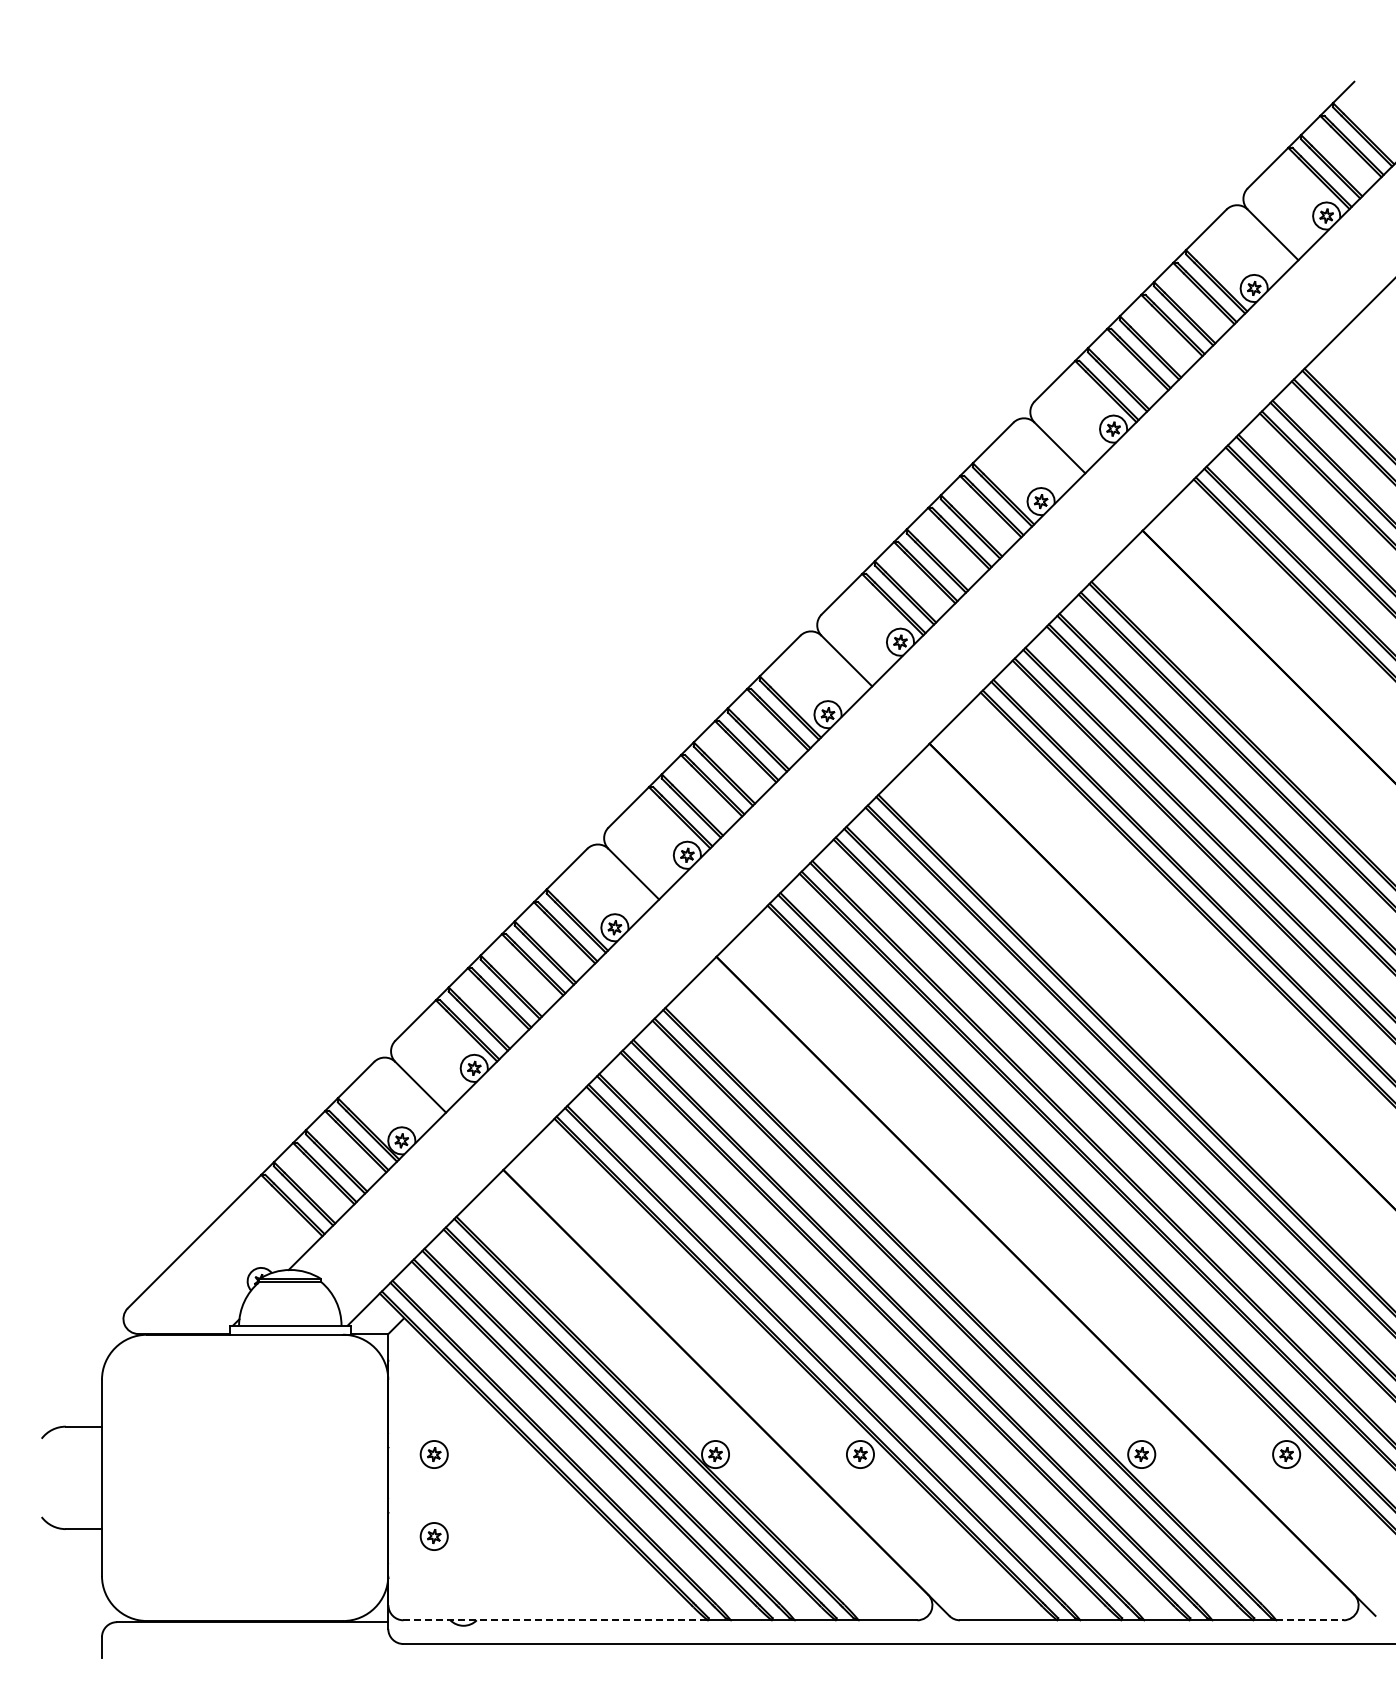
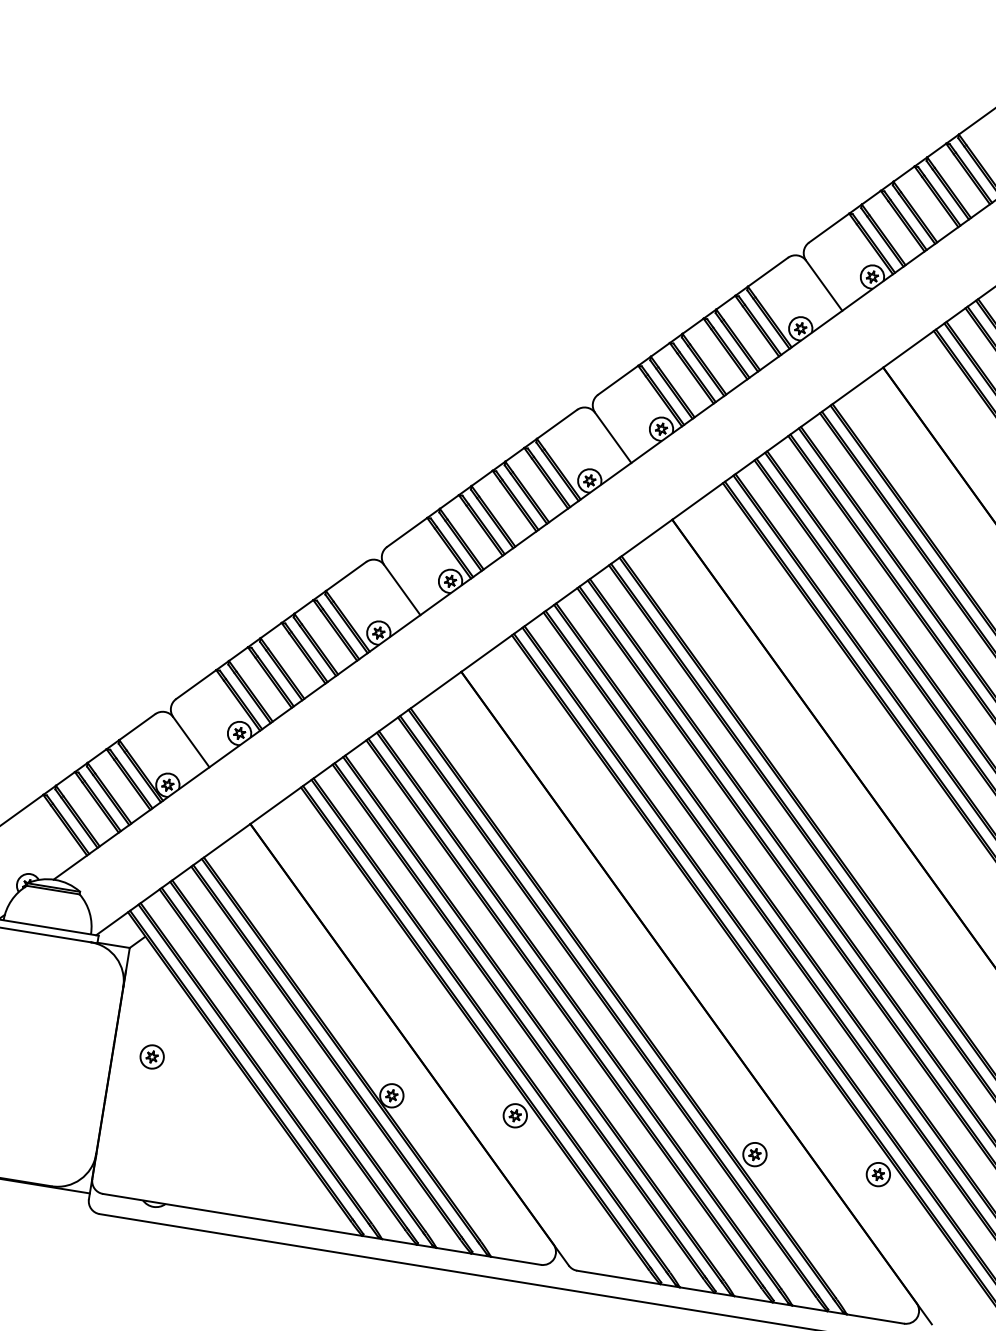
part: (433, 1536) -> (140, 1126), removed
line: (556, 1620) -> (233, 1215), dashed -> solid
line: (1309, 1620) -> (874, 1319), dashed -> solid

